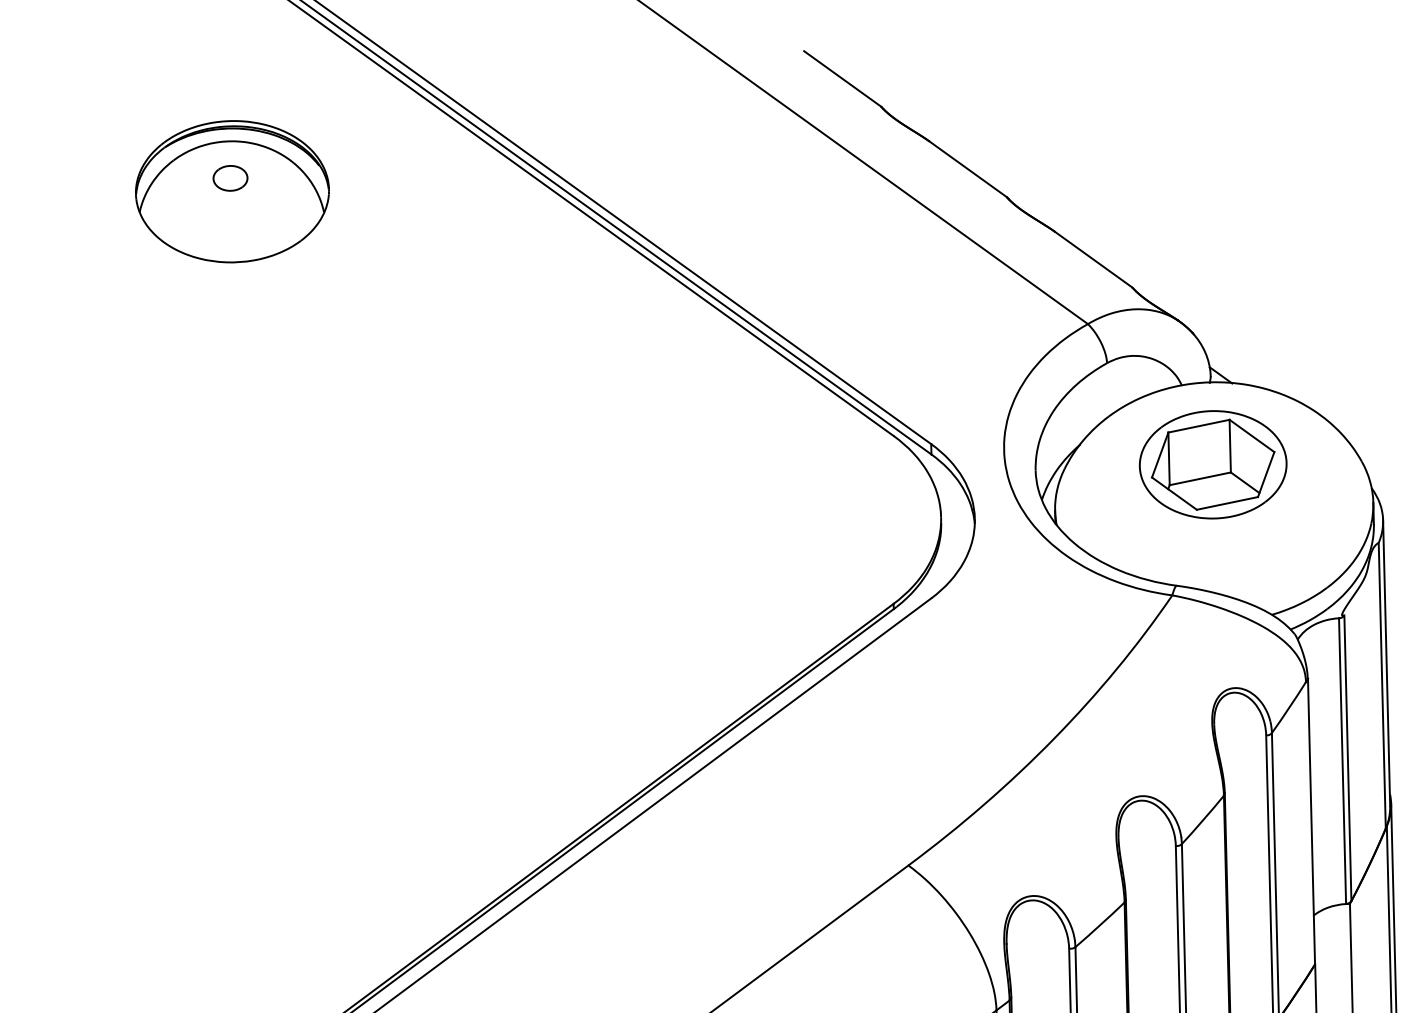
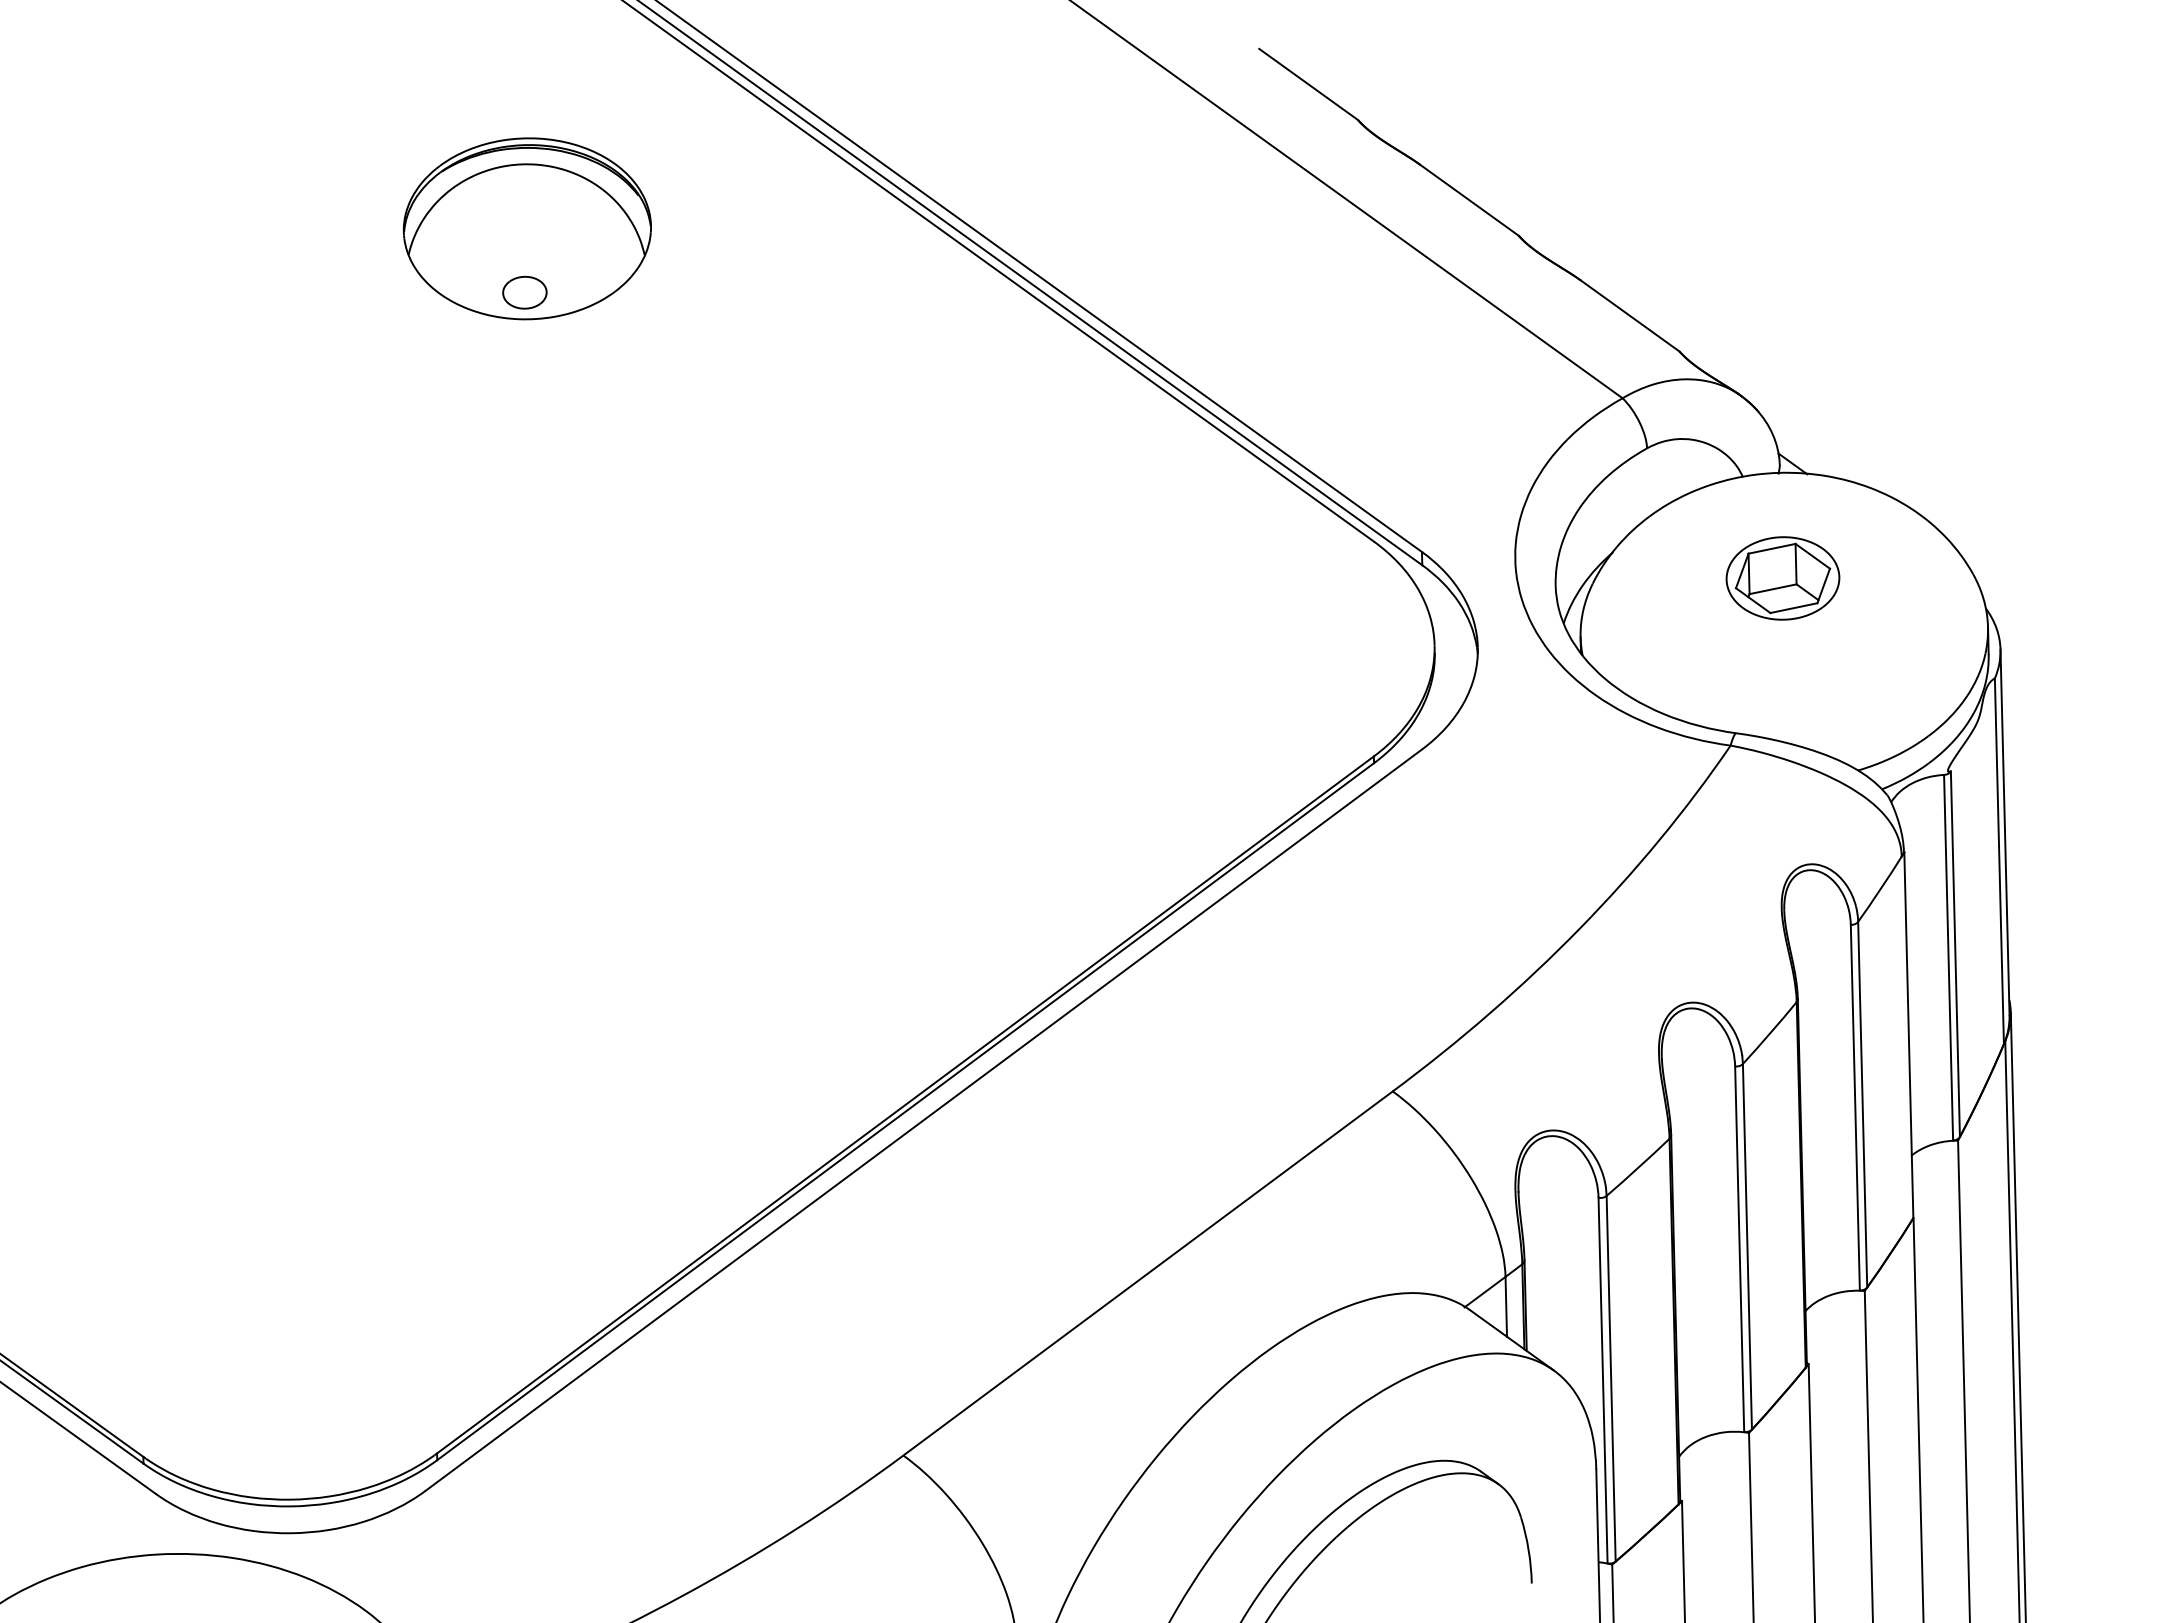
part: (230, 178) -> (524, 292), moved
part: (1212, 464) -> (1782, 578), size x0.6

